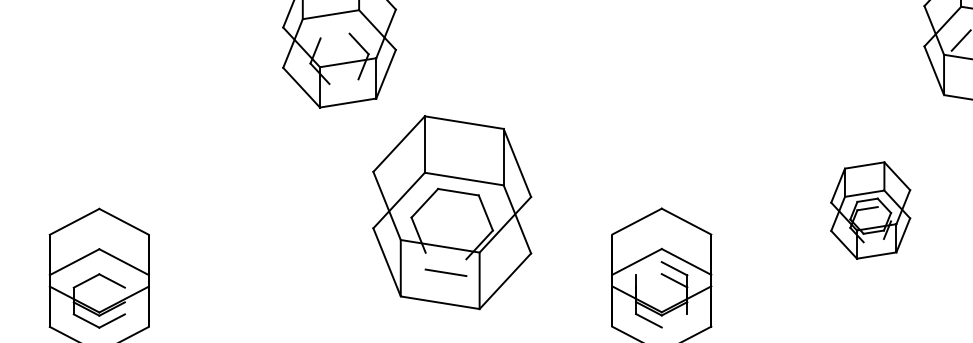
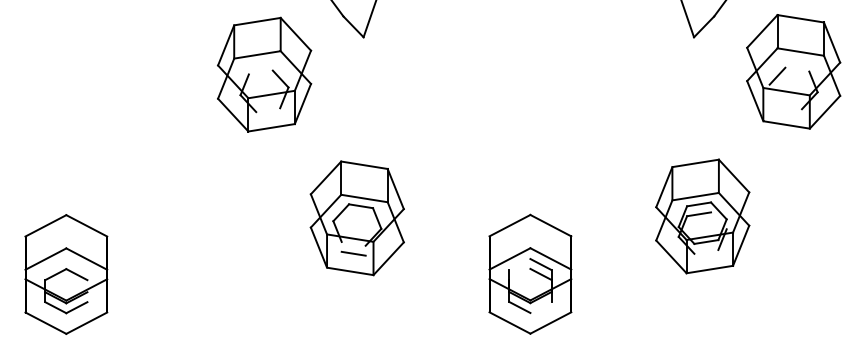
part: (870, 210) -> (702, 216), size x1.43
part: (451, 212) -> (356, 218), size x0.71

